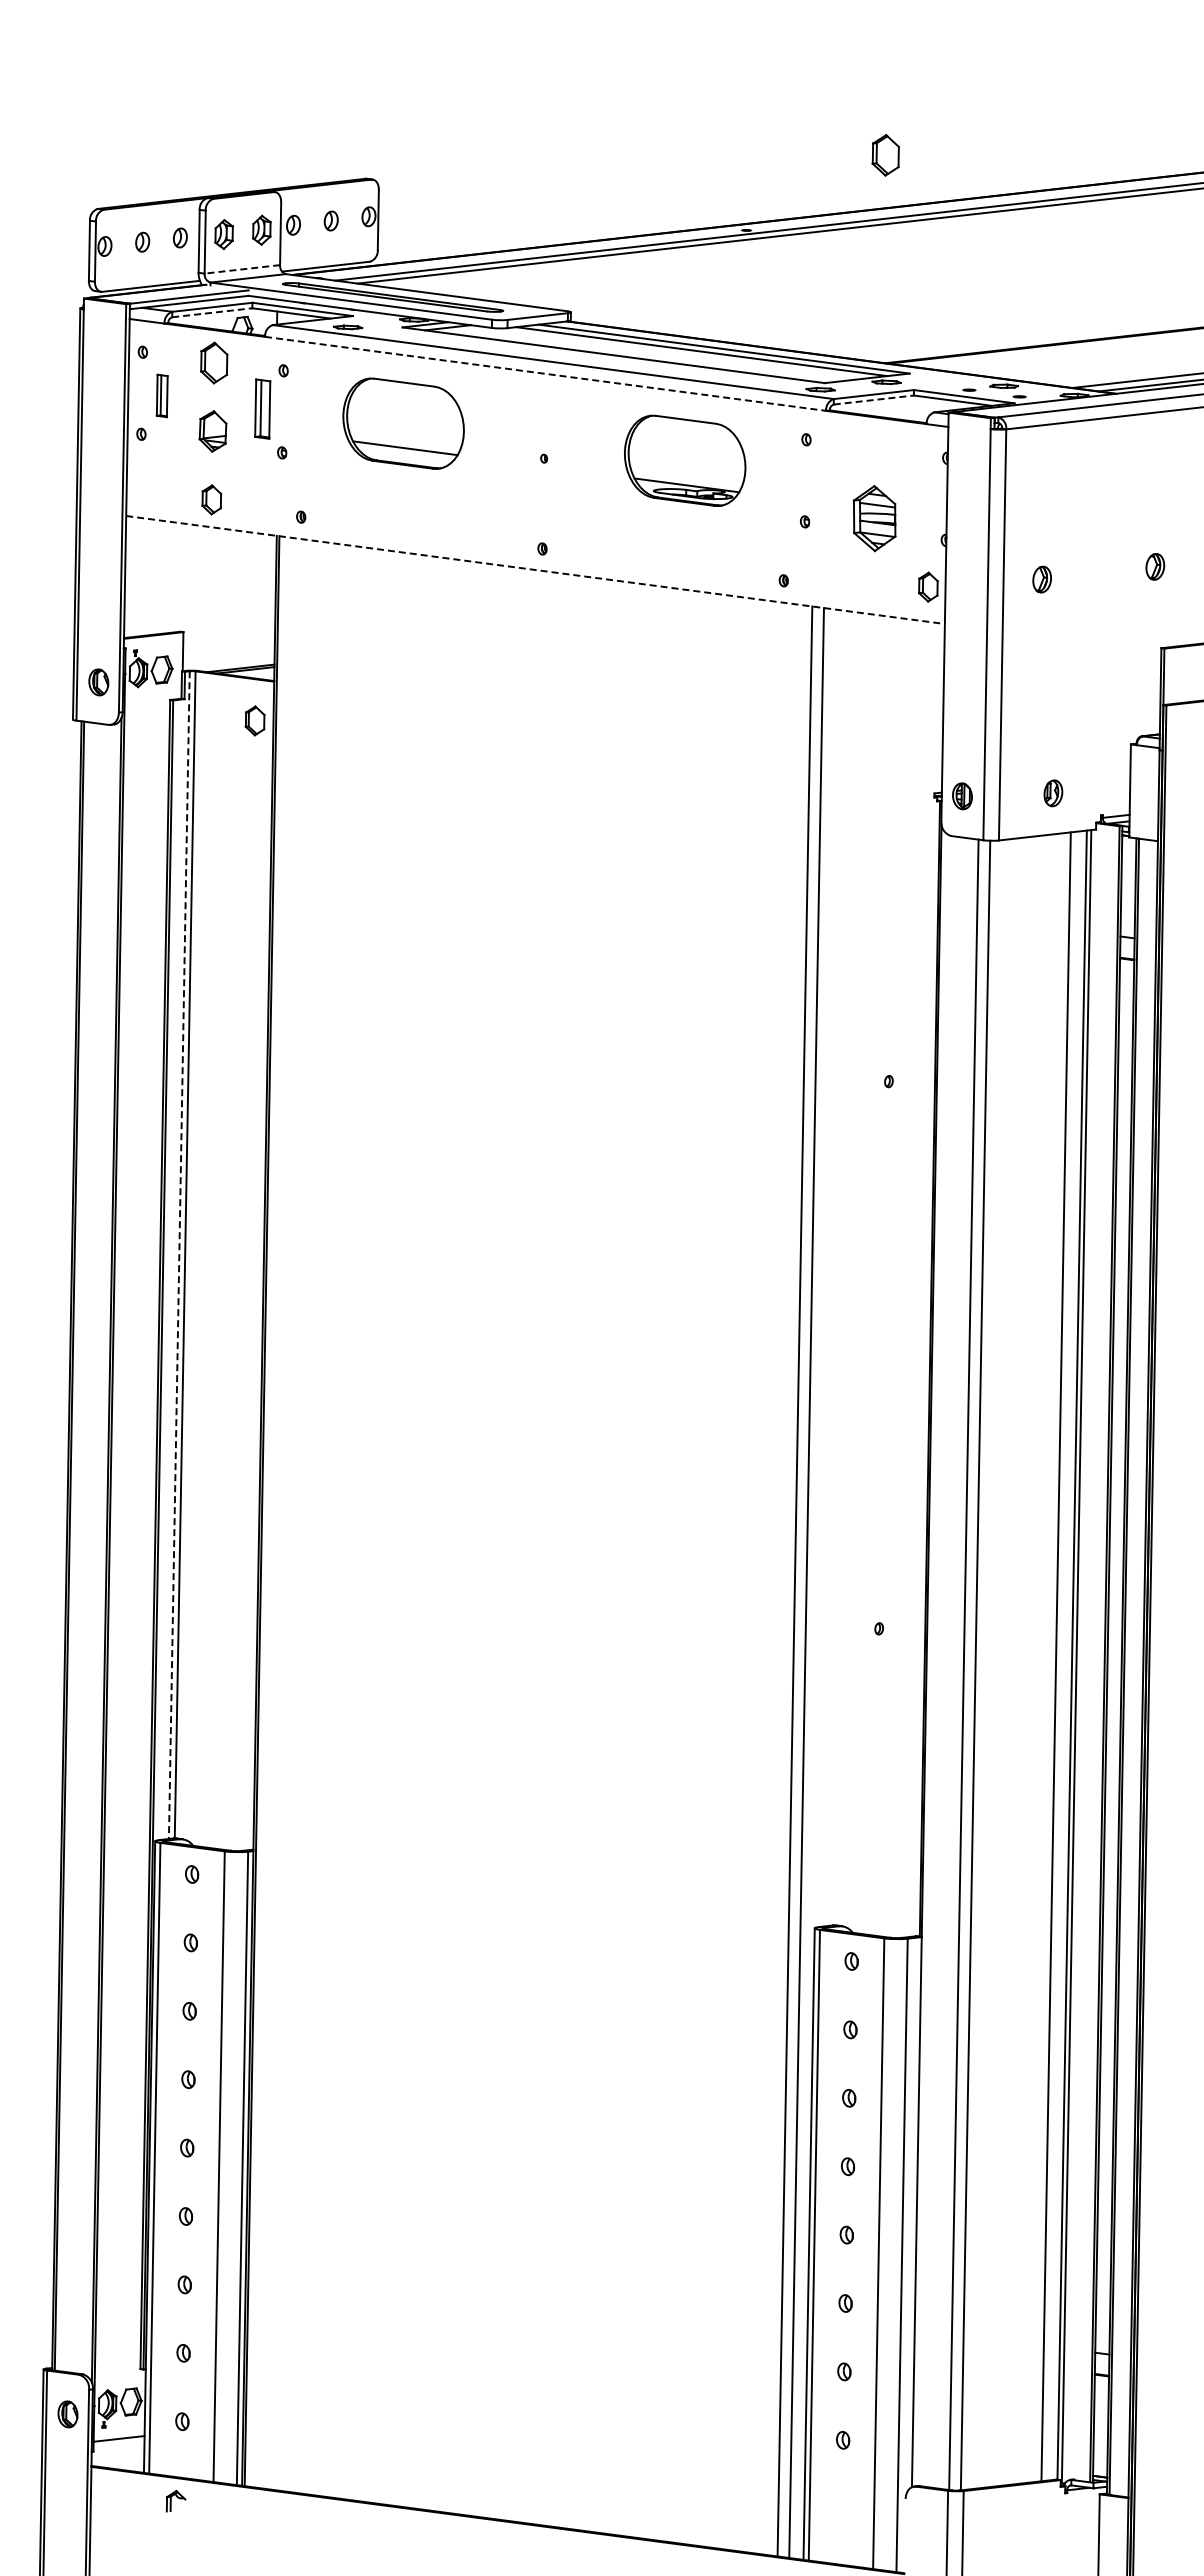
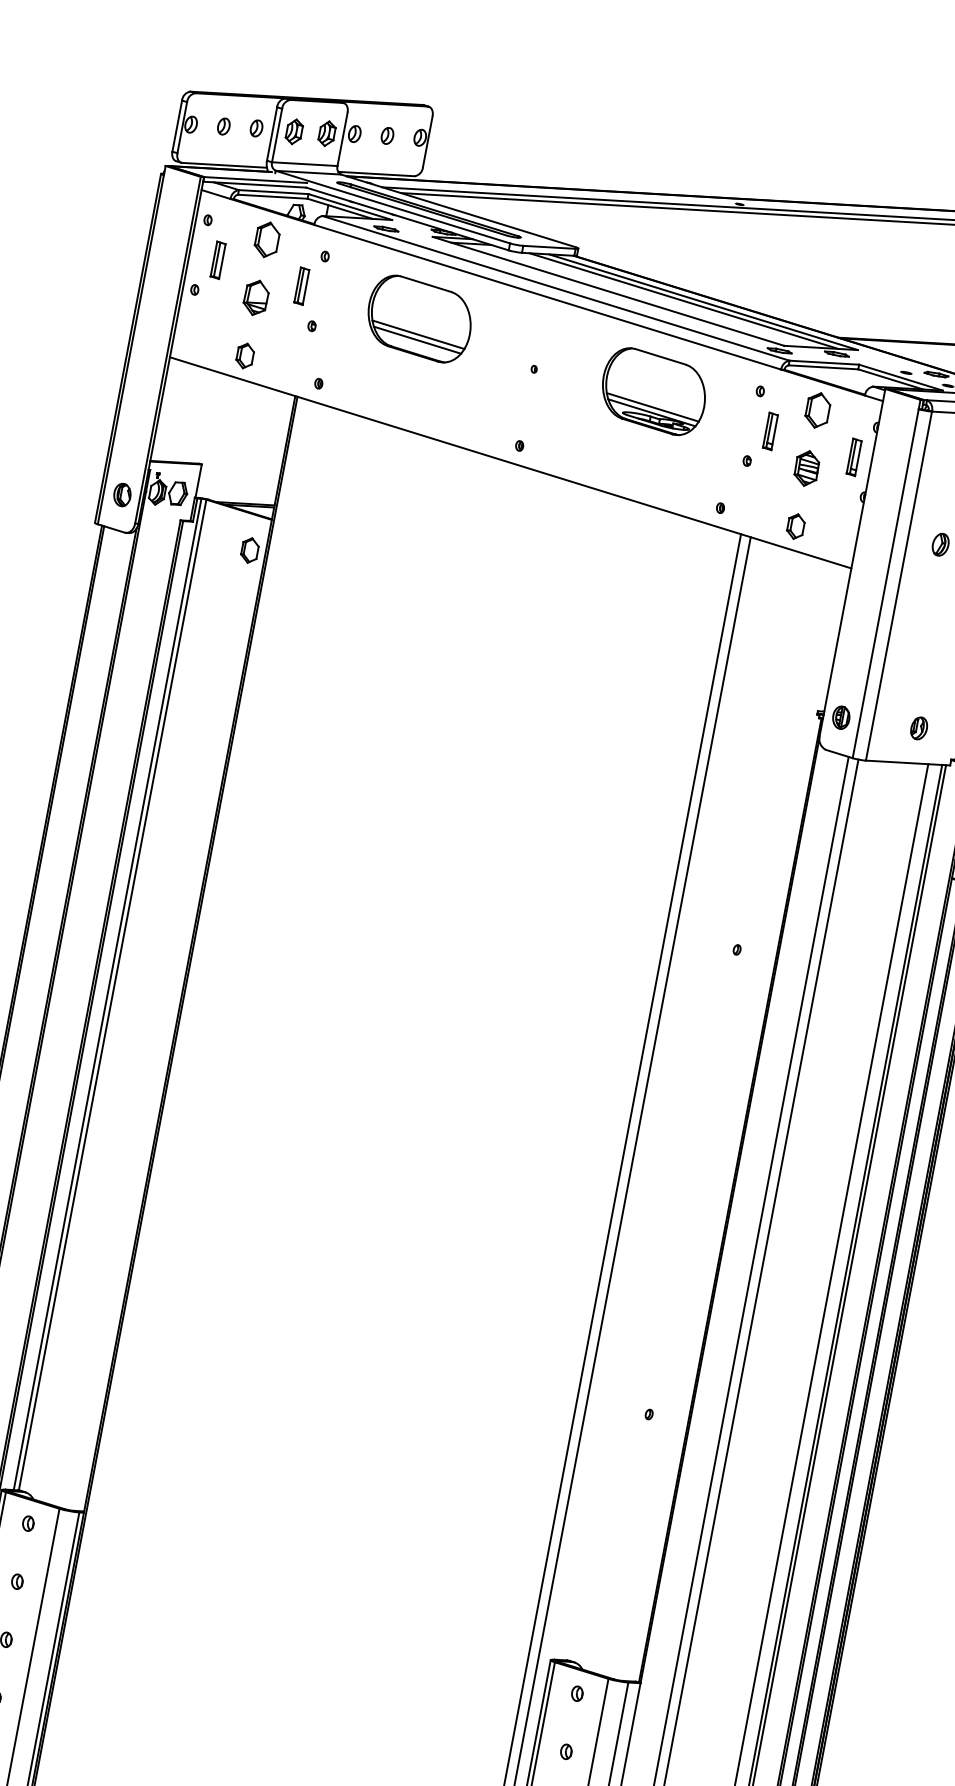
part: (885, 155) -> (817, 410), moved
line: (242, 269) -> (304, 164), dashed -> solid
line: (212, 312) -> (273, 196), dashed -> solid
line: (545, 373) -> (547, 296), dashed -> solid
line: (874, 399) -> (824, 366), dashed -> solid
part: (262, 409) -> (301, 286), size x0.71
line: (405, 441) -> (418, 334), added
line: (686, 478) -> (652, 406), added
part: (825, 483) -> (770, 431), added
part: (926, 496) -> (854, 457), added
part: (874, 518) -> (806, 468), size x0.62
line: (535, 570) -> (510, 463), dashed -> solid
part: (928, 586) -> (796, 526), moved
line: (179, 1255) -> (107, 994), dashed -> solid

